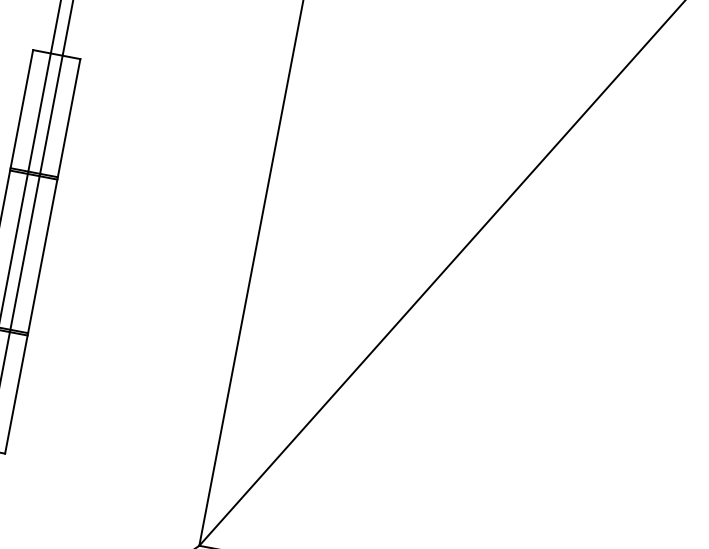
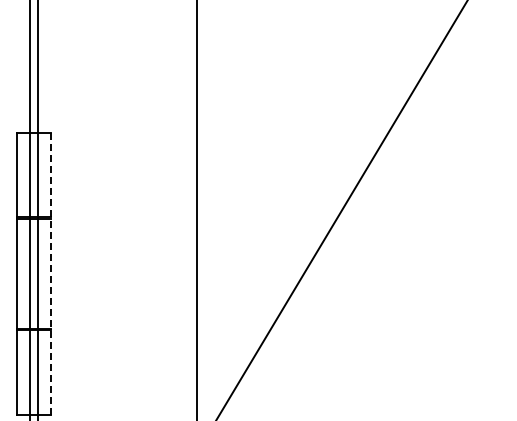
line: (43, 256) -> (51, 273), solid -> dashed

